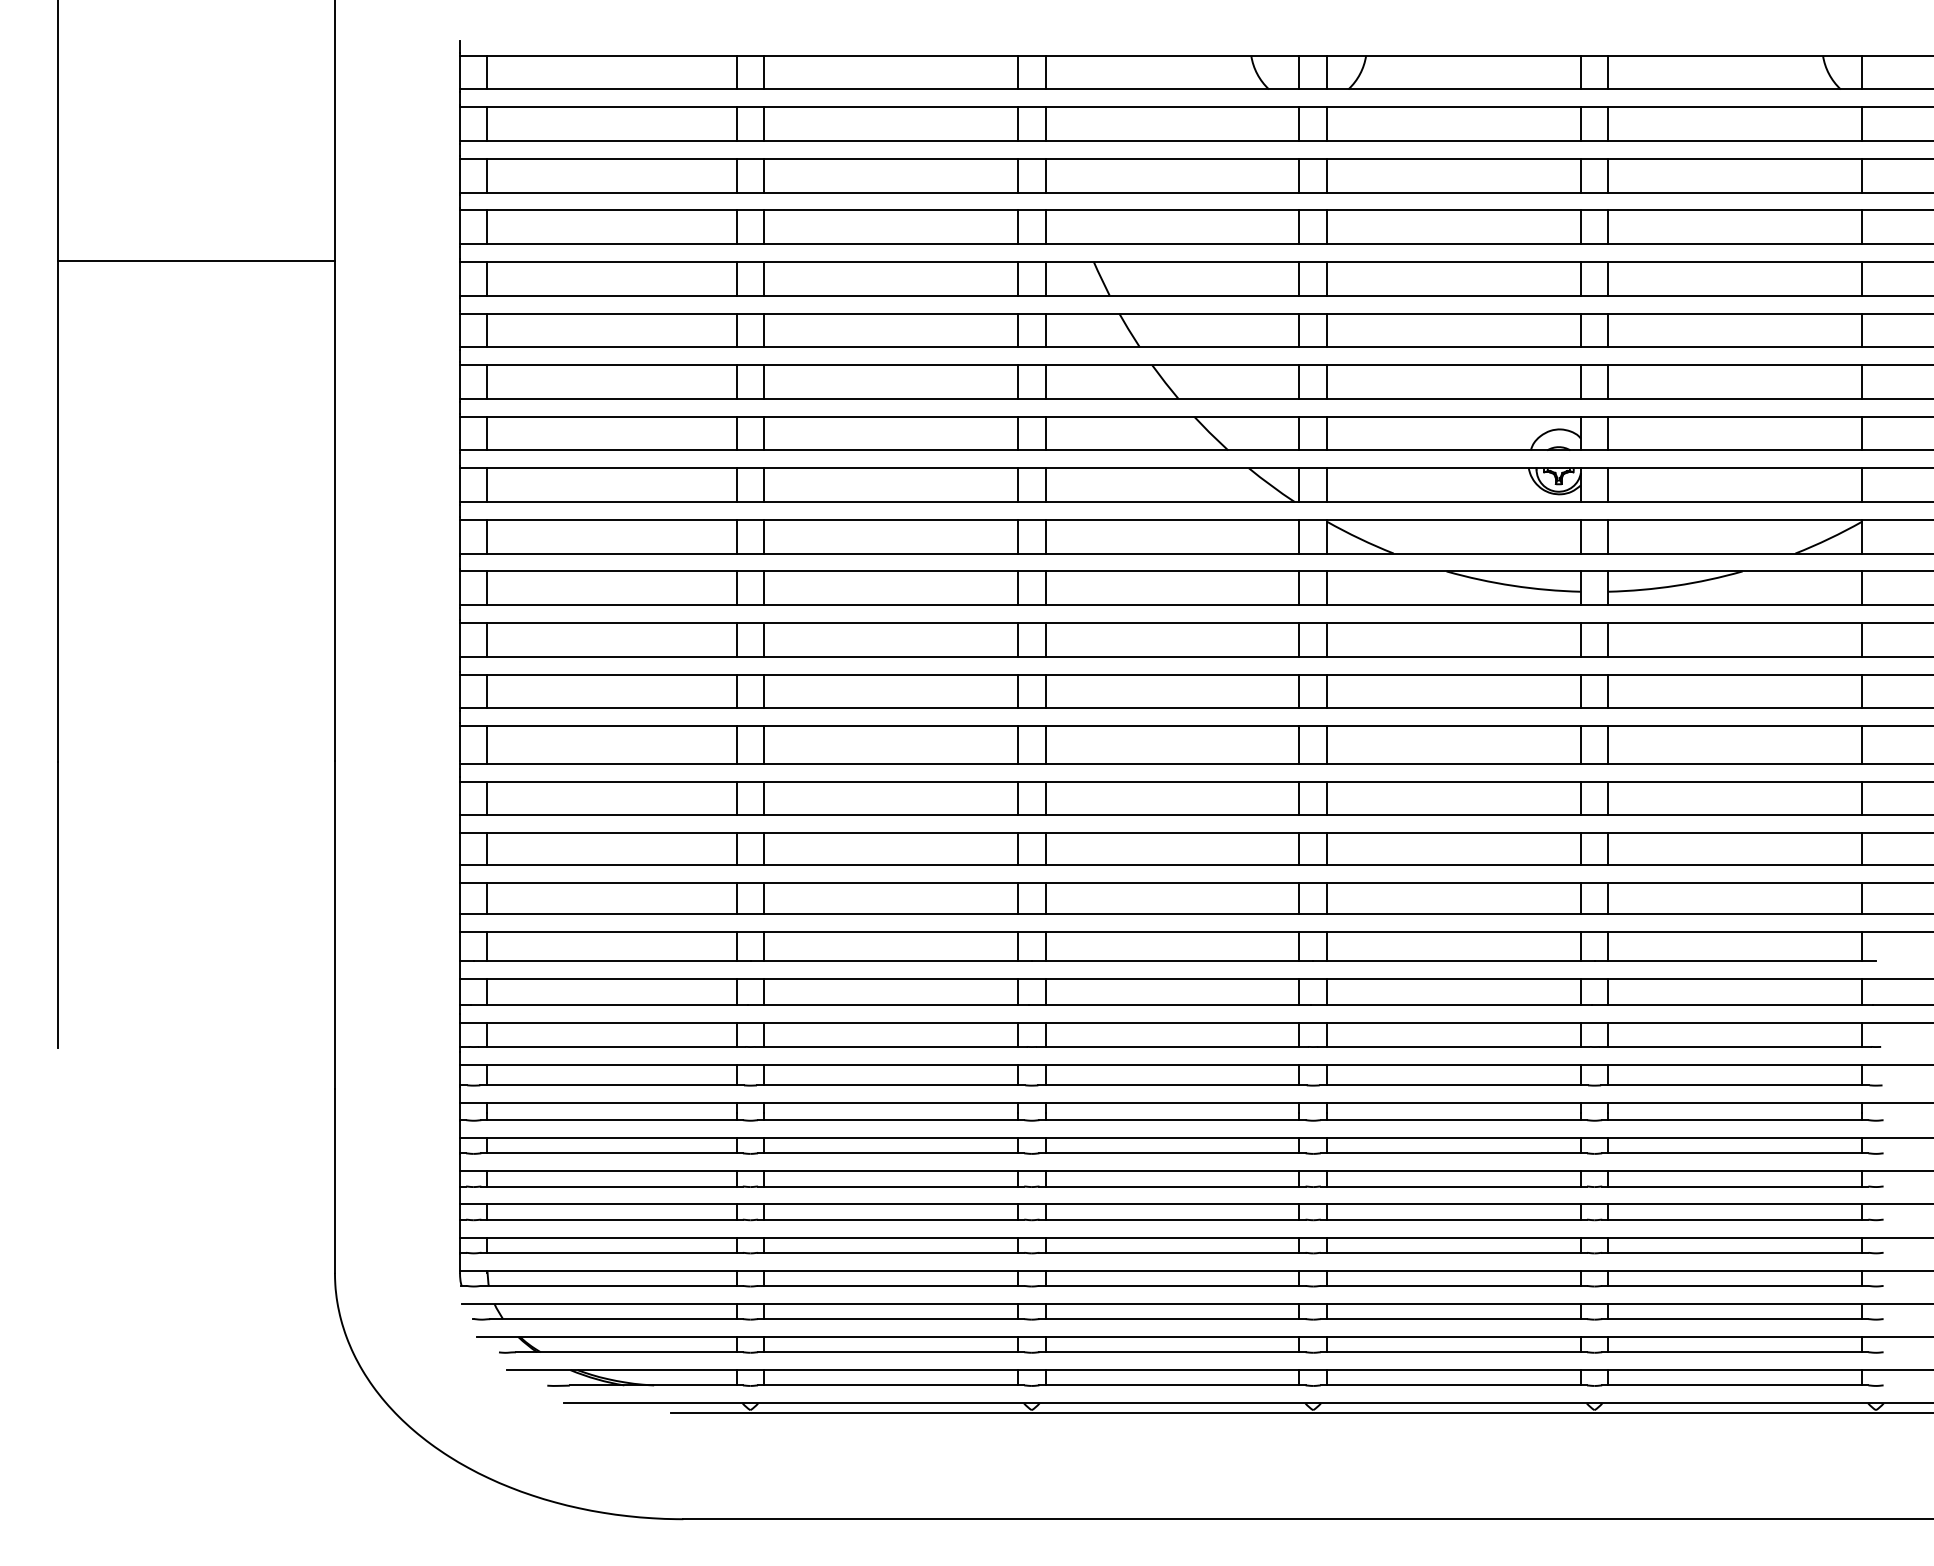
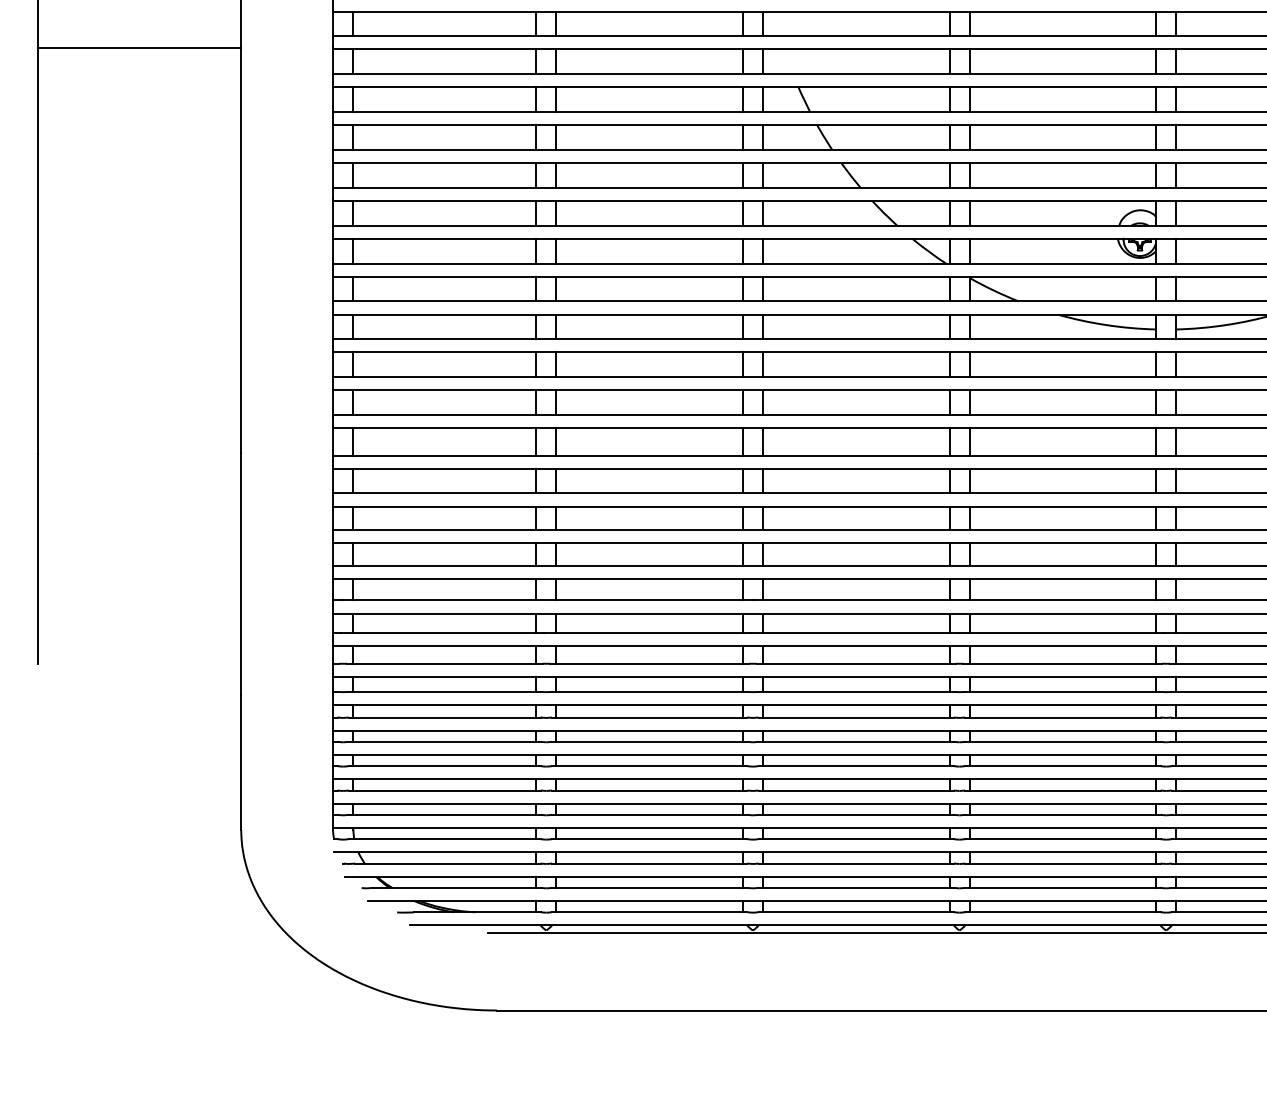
line: (196, 261) -> (139, 48), moved

